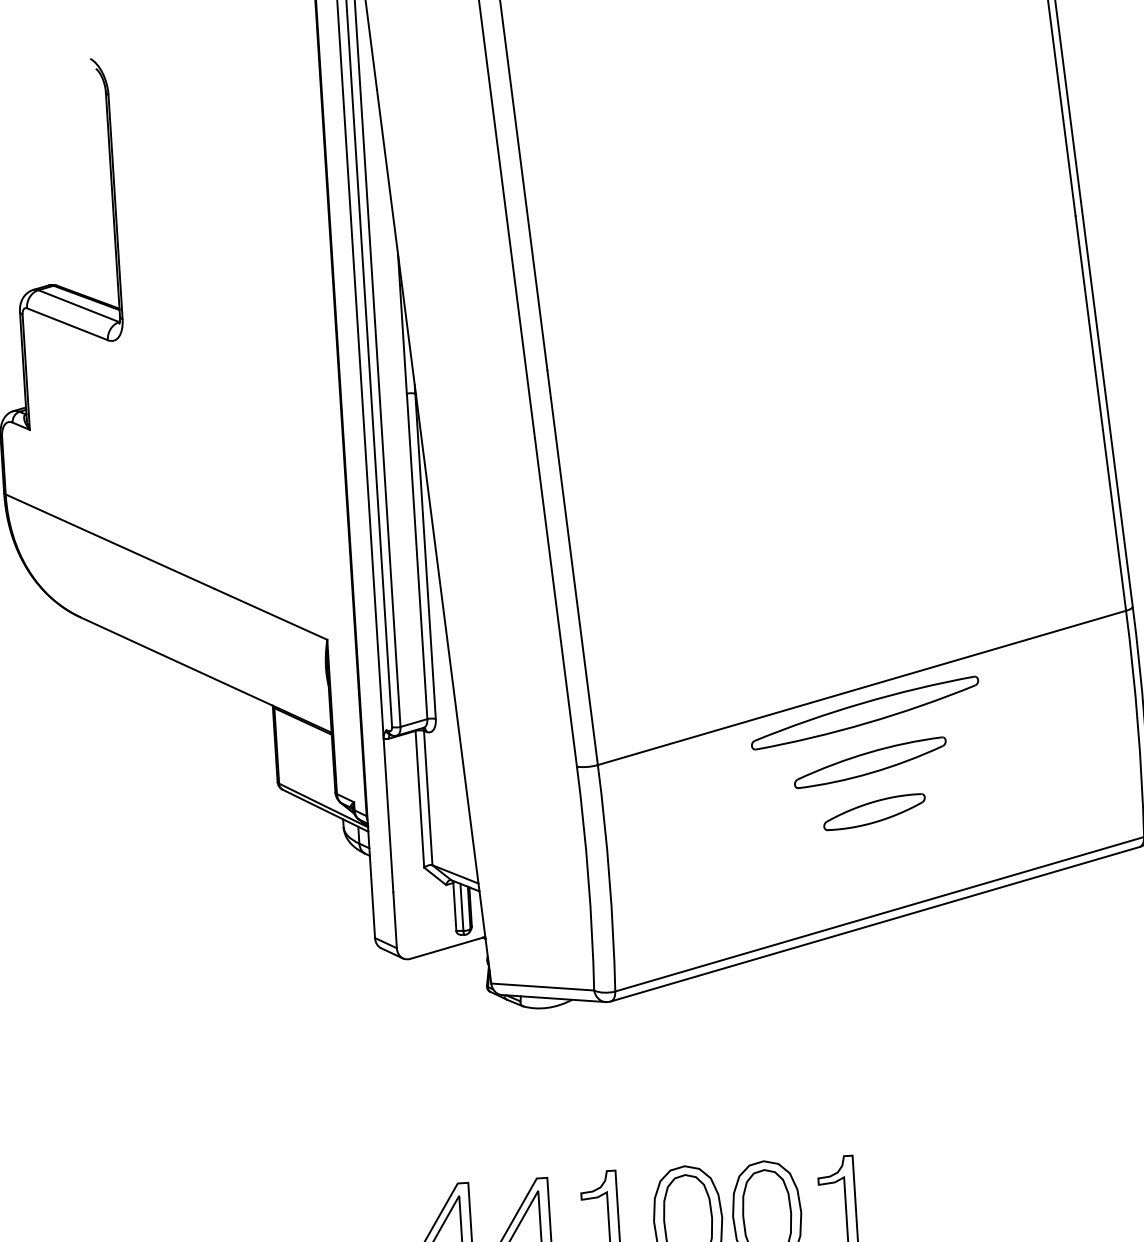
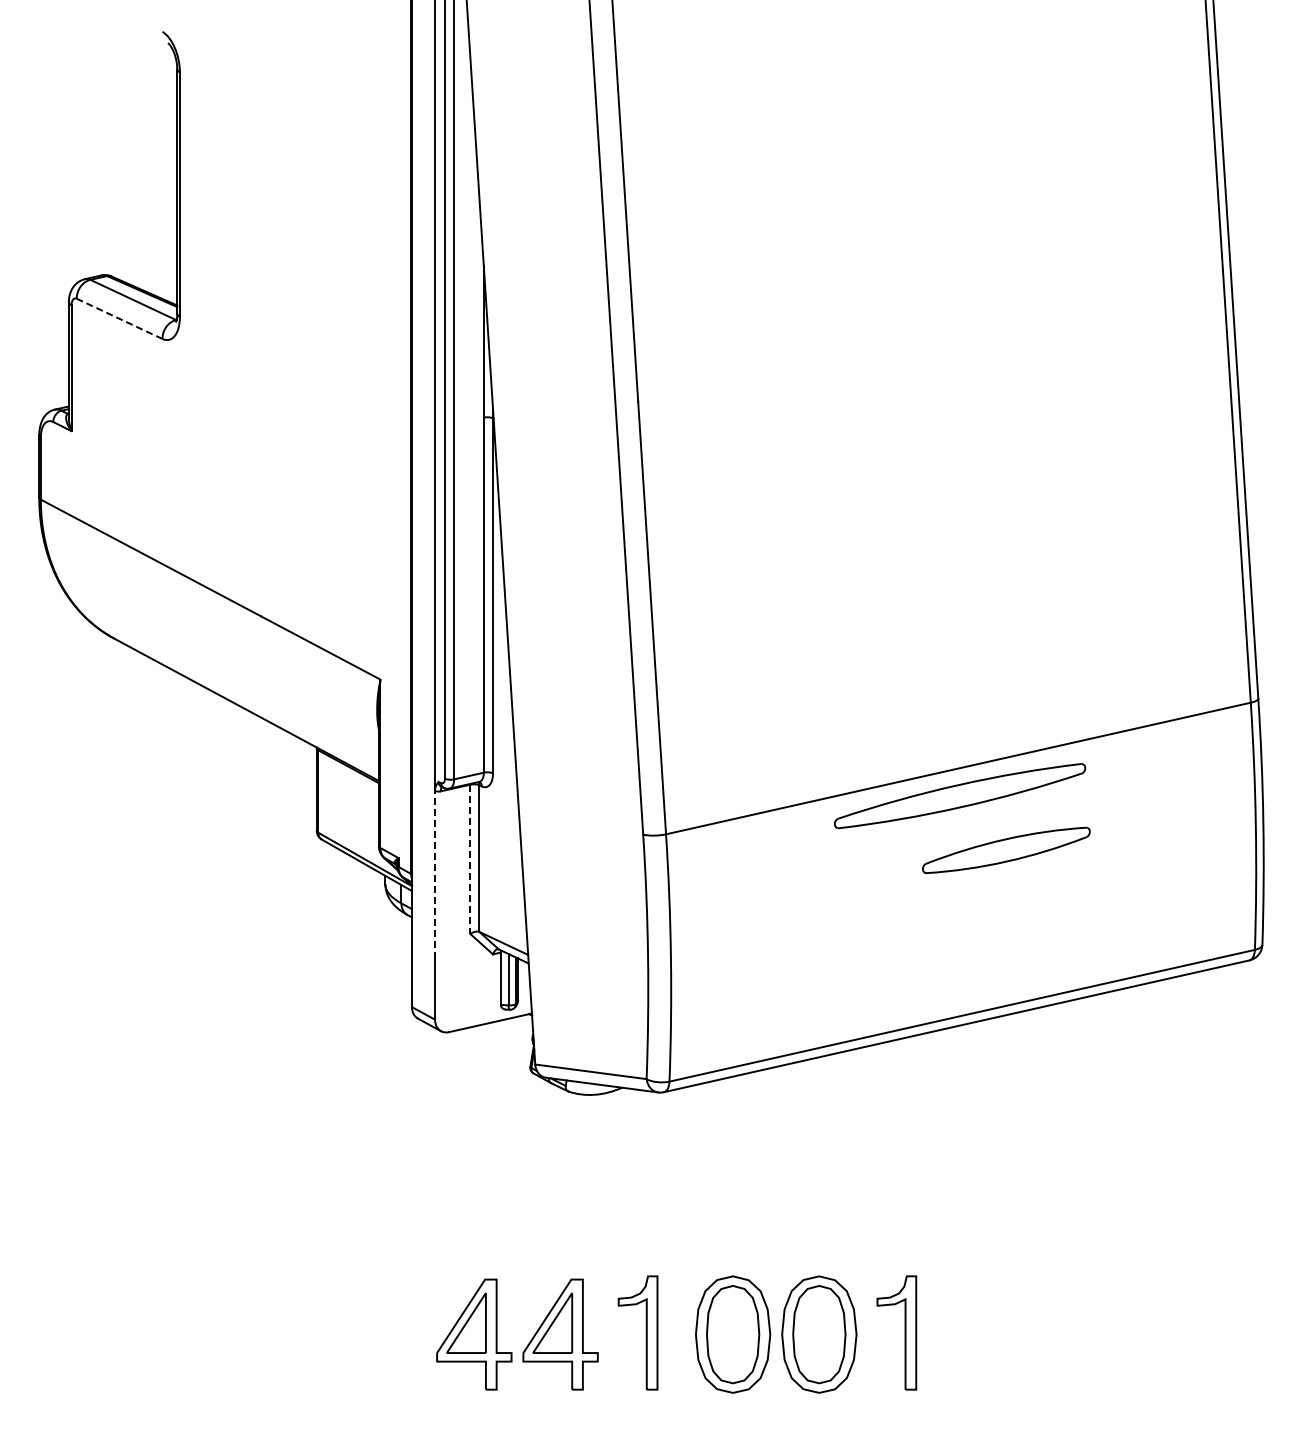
line: (67, 323) -> (119, 318), solid -> dashed
part: (870, 762) -> (1006, 850), moved
line: (420, 799) -> (470, 859), solid -> dashed
part: (874, 812) -> (963, 904), removed
line: (388, 815) -> (435, 874), solid -> dashed

